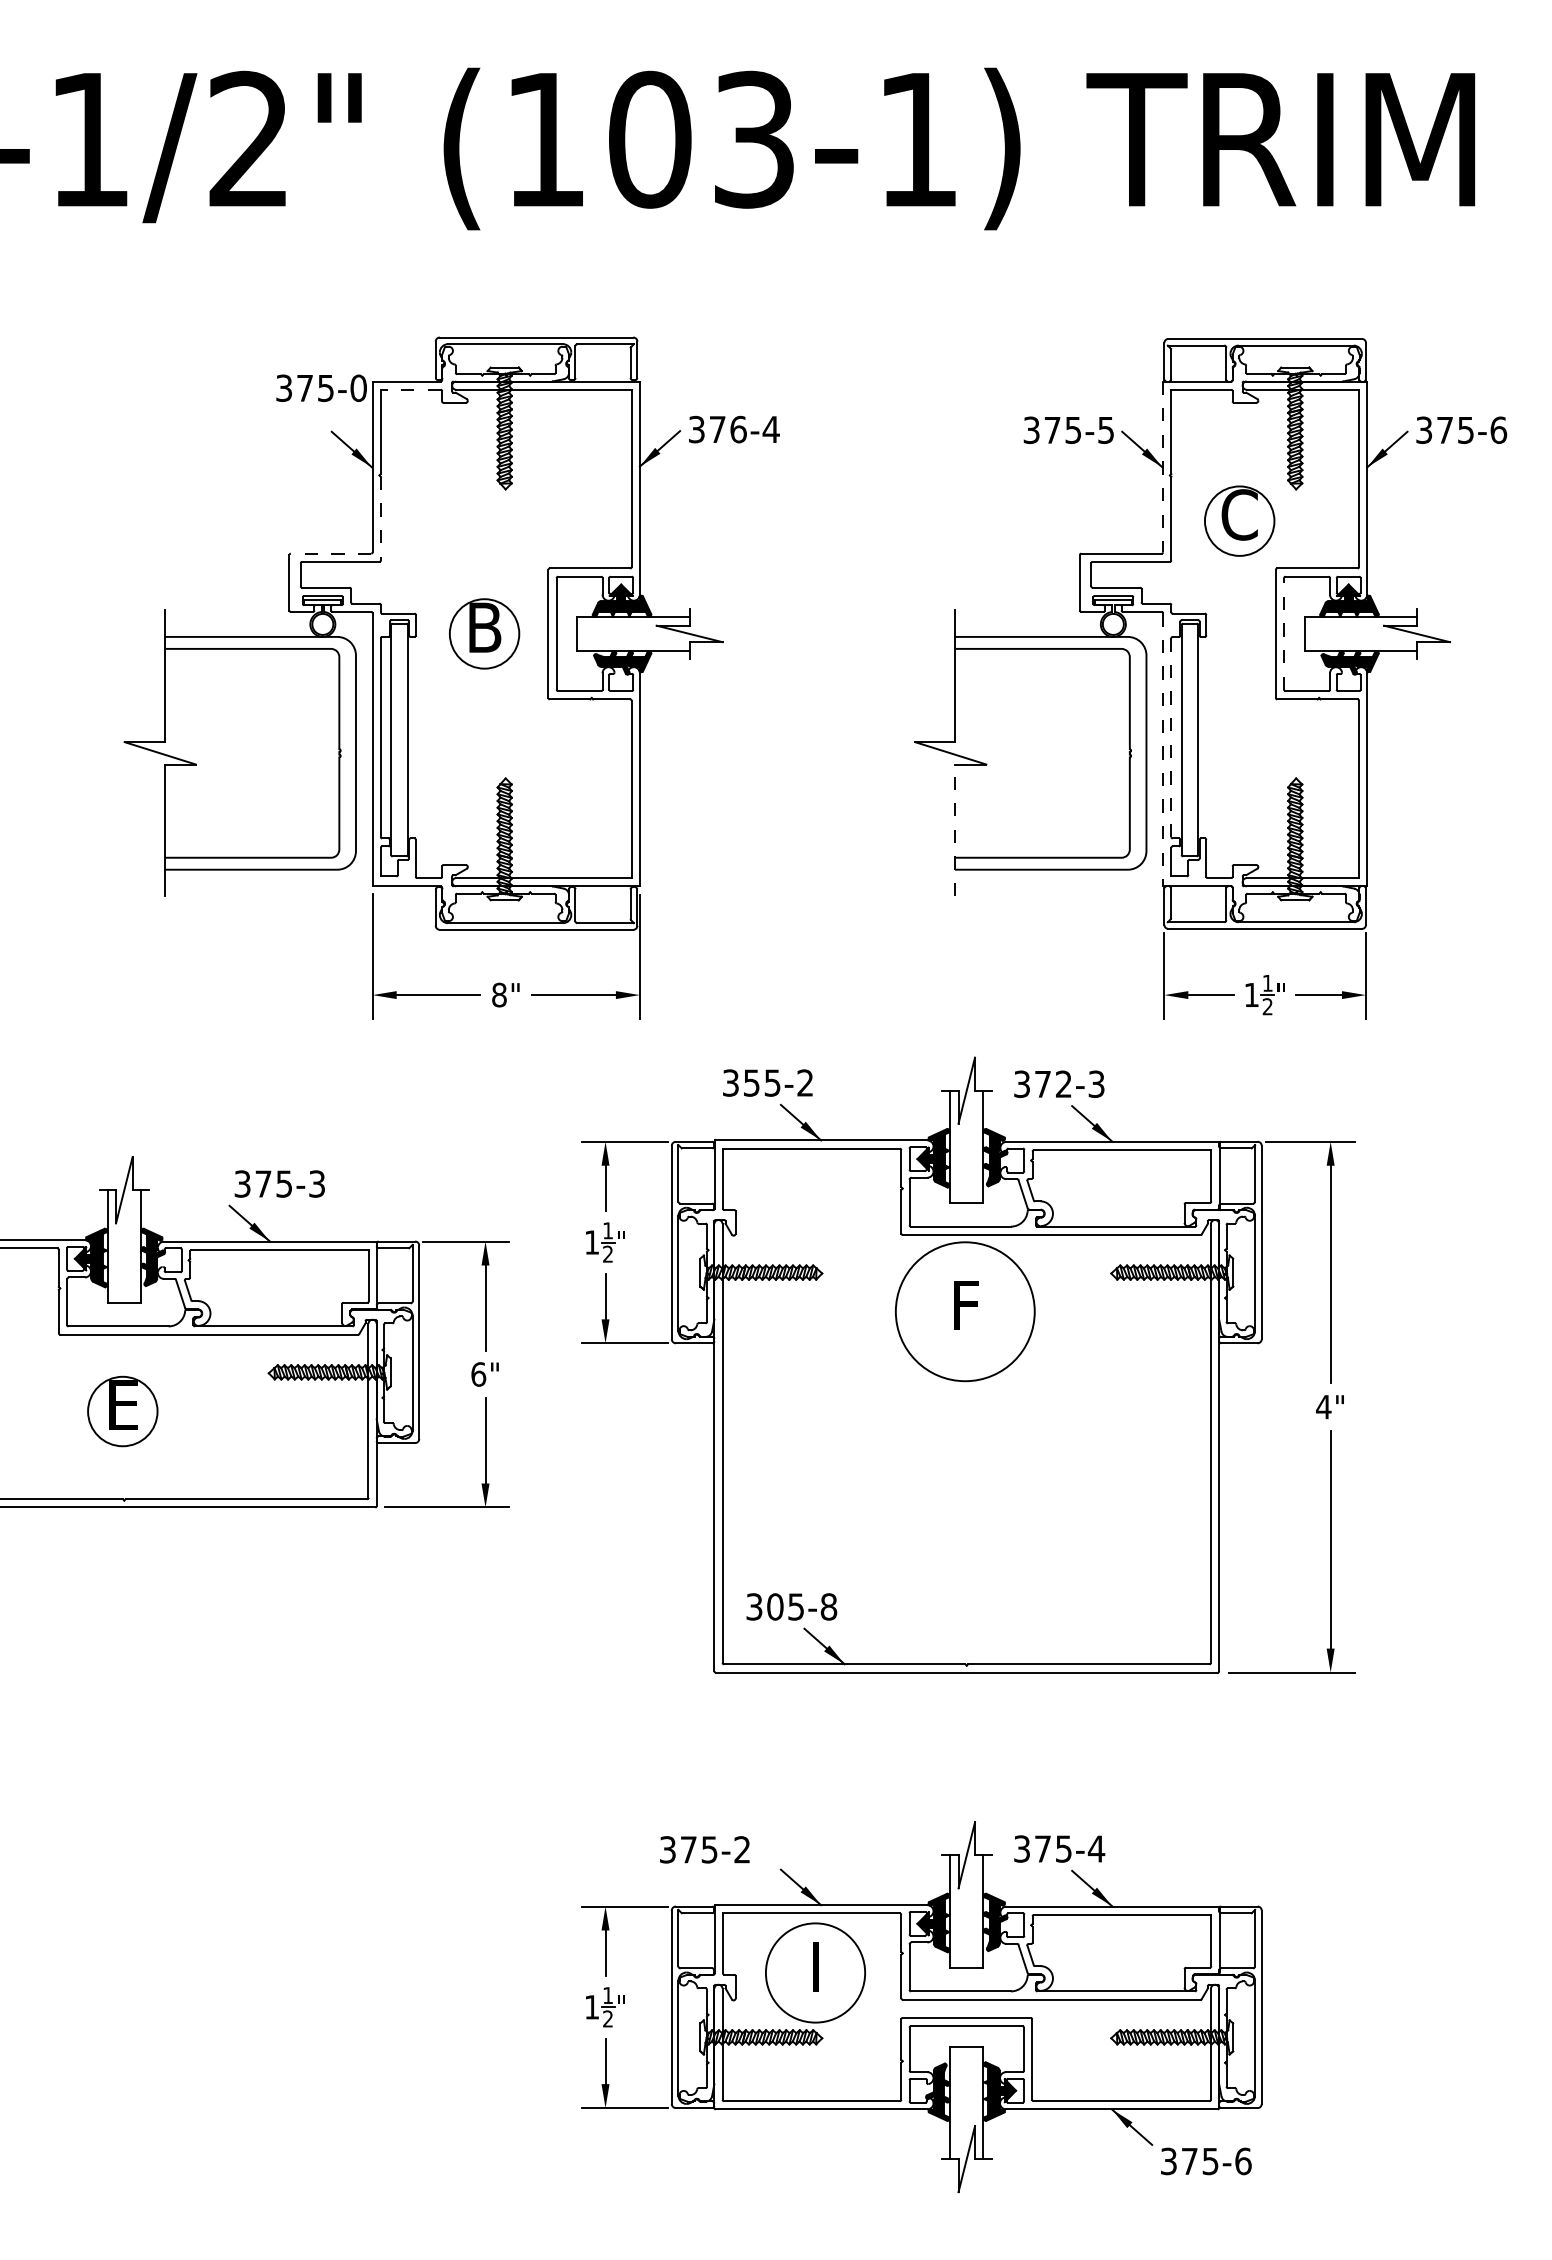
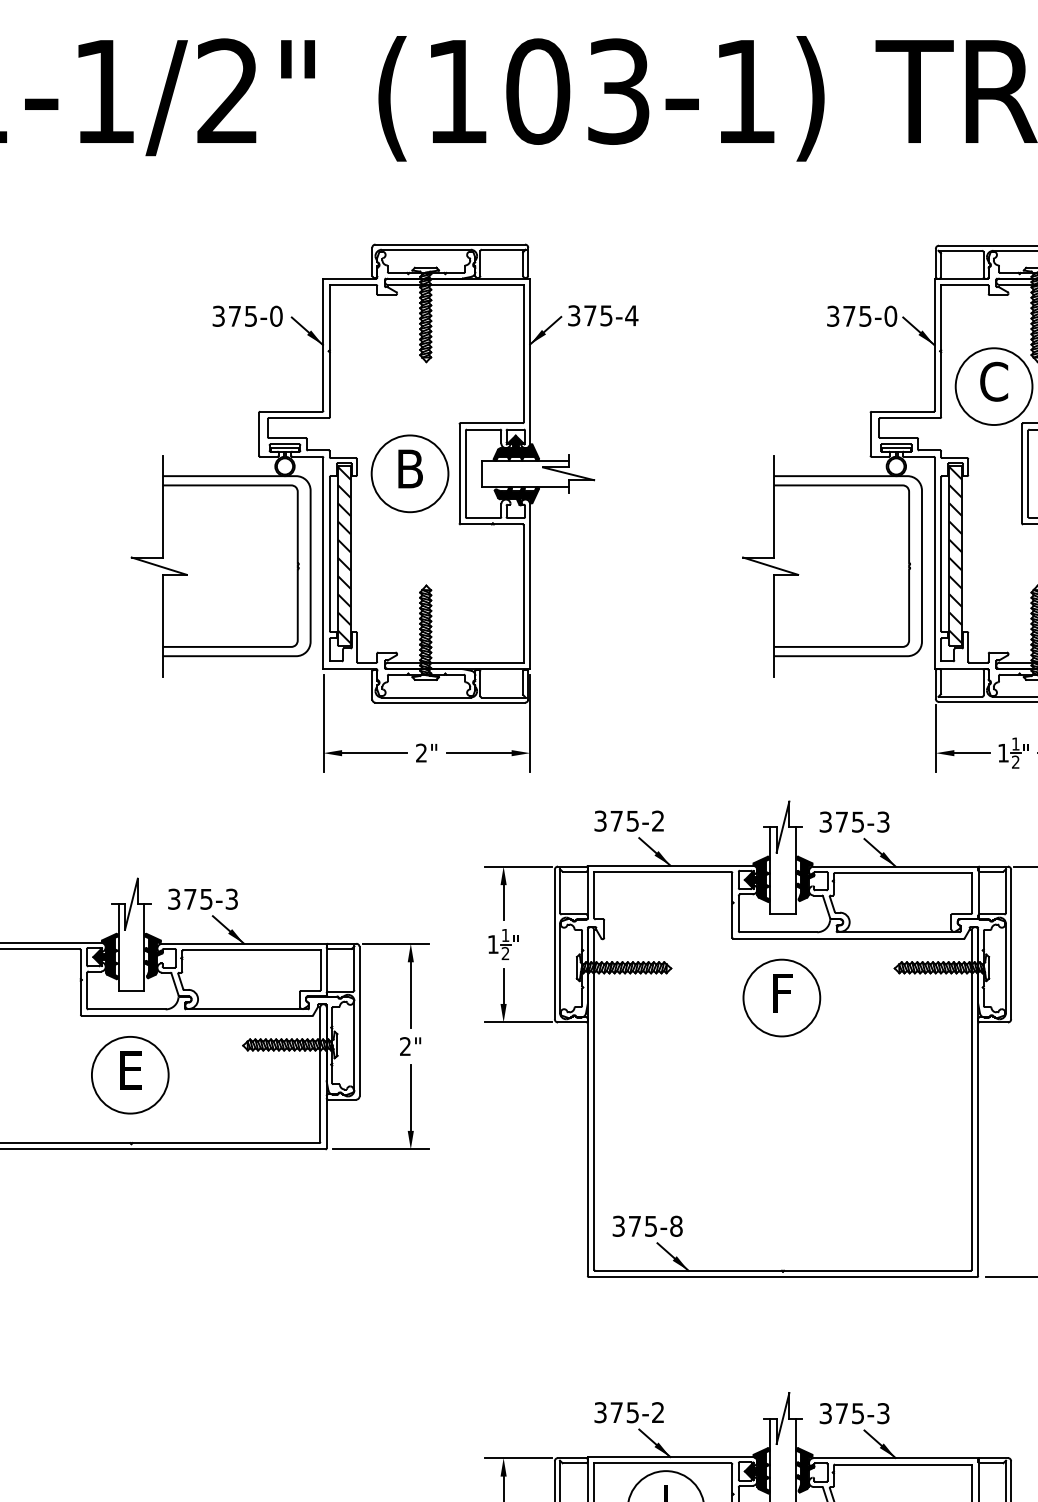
text: (321, 387) -> (247, 315), moved
line: (410, 389) -> (352, 284), dashed -> solid
text: (738, 429) -> (606, 315), 376-4 -> 375-4
text: (1106, 430) -> (891, 316), 375-5 -> 375-0
line: (1163, 467) -> (935, 345), dashed -> solid
line: (380, 518) -> (329, 384), dashed -> solid
circle: (1239, 520) -> (993, 386), size x1.43
line: (330, 553) -> (290, 411), dashed -> solid
circle: (484, 633) -> (410, 473), size x1.43
line: (1284, 633) -> (1028, 473), dashed -> solid
hatch: (399, 738) -> (344, 554), added
line: (1171, 738) -> (941, 554), dashed -> solid
hatch: (1189, 738) -> (955, 554), added
line: (1163, 749) -> (935, 563), dashed -> solid
line: (955, 830) -> (774, 625), dashed -> solid
text: (499, 994) -> (421, 752), 8" -> 2"
text: (751, 1082) -> (616, 820), 355-2 -> 375-2
text: (1063, 1084) -> (857, 822), 372-3 -> 375-3
text: (279, 1183) -> (202, 898), moved
circle: (964, 1311) -> (781, 997), size x0.71
text: (478, 1374) -> (405, 1046), 6" -> 2"
circle: (122, 1411) -> (130, 1075), size x1.43
text: (775, 1606) -> (635, 1226), 305-8 -> 375-8
text: (1096, 1848) -> (883, 1413), 375-4 -> 375-3
text: (704, 1849) -> (628, 1412), moved

